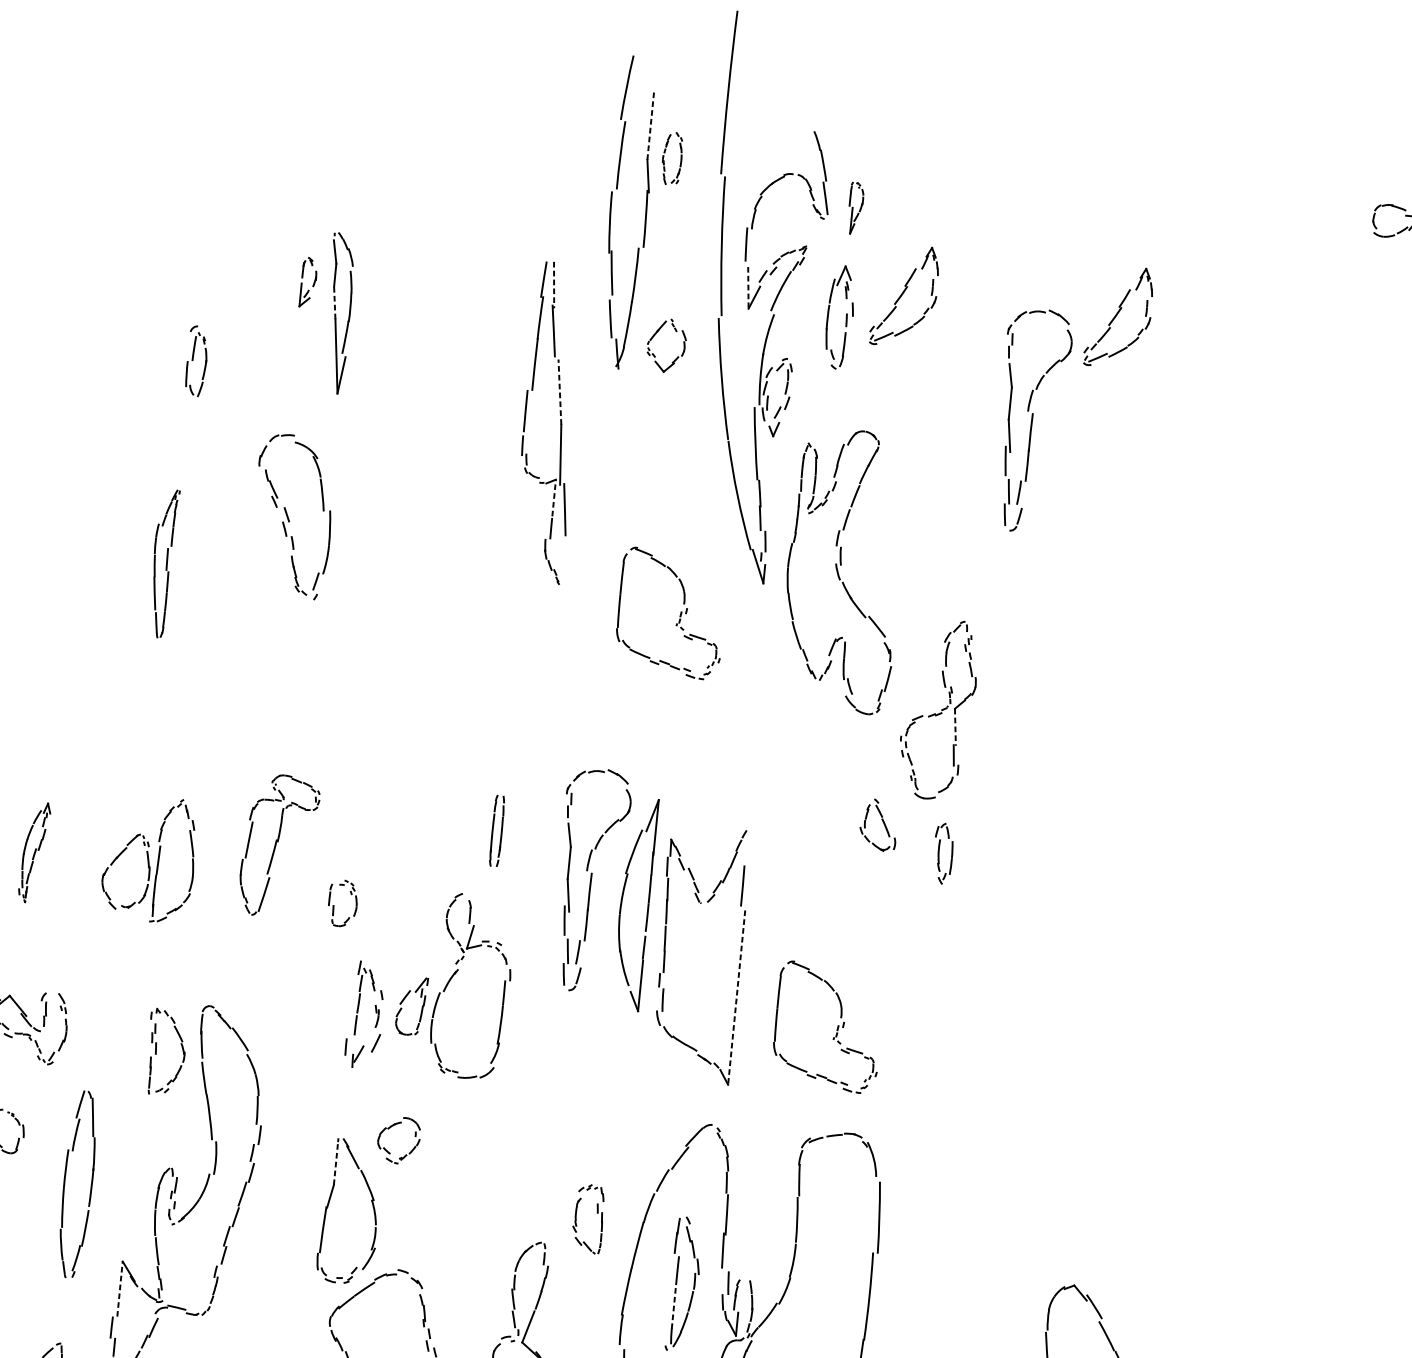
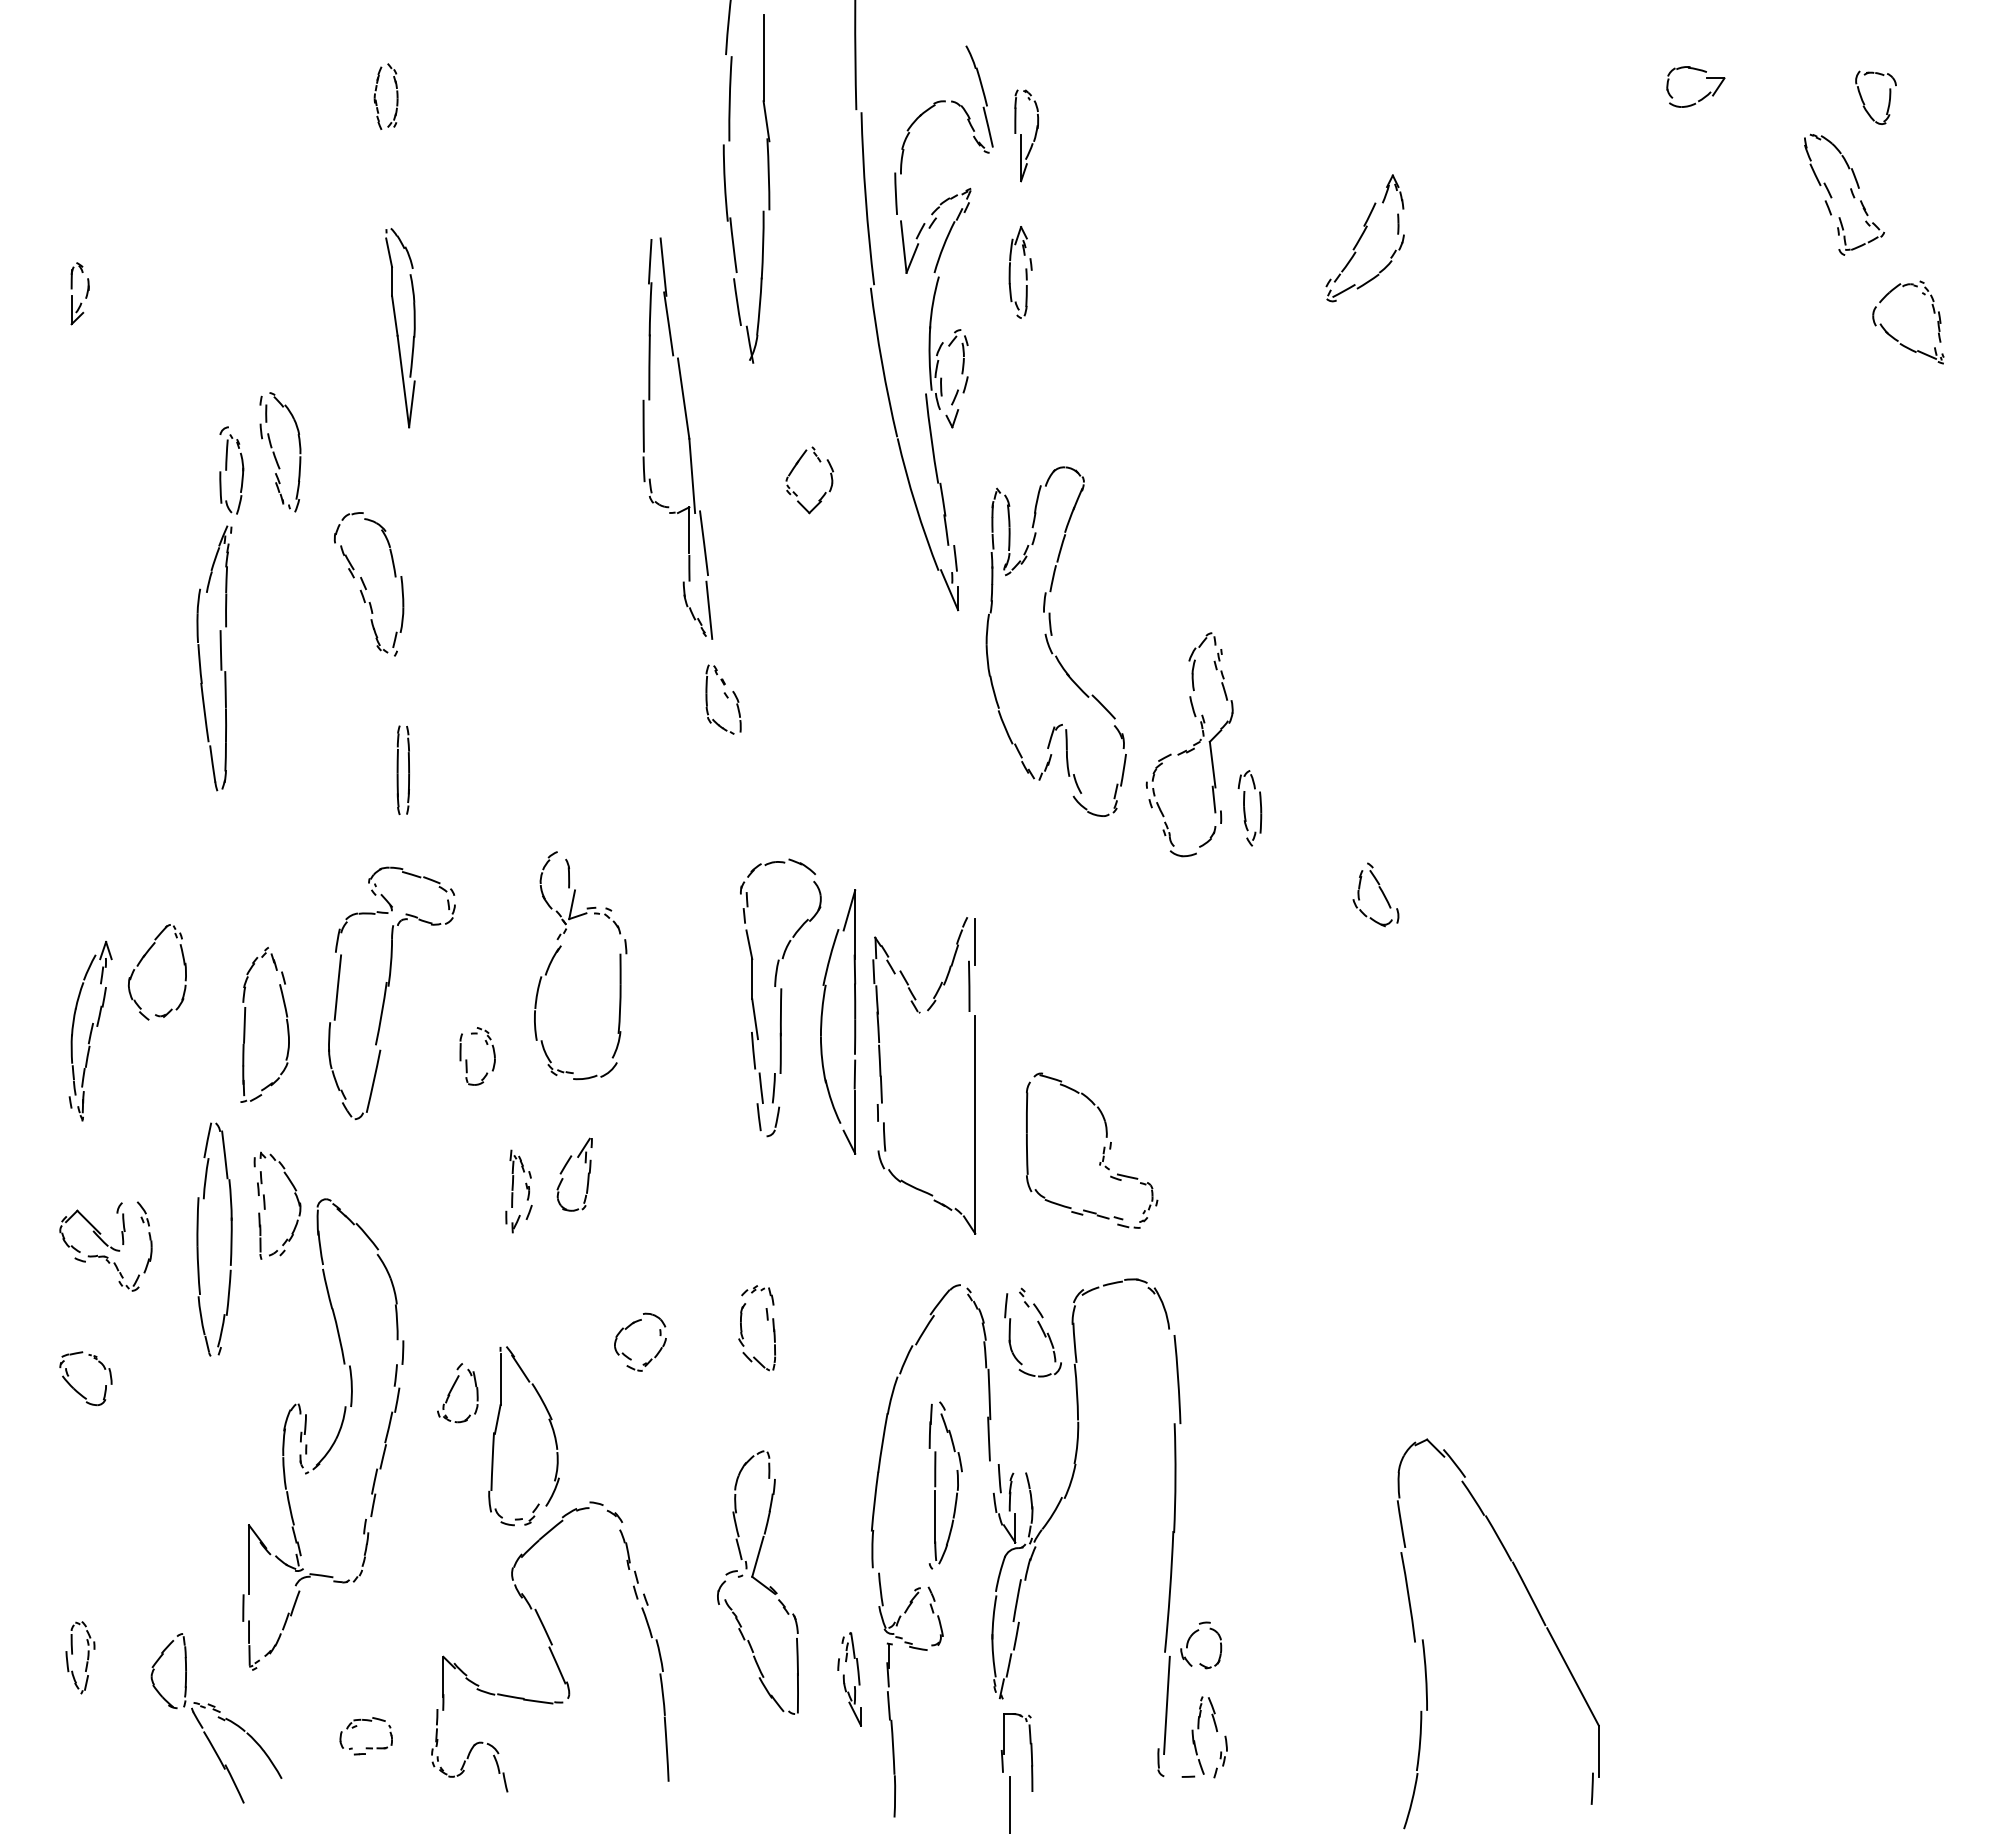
line: (650, 125) -> (763, 58), dashed -> solid
part: (664, 160) -> (376, 99), moved
part: (855, 208) -> (1026, 135), size x1.43
part: (312, 285) -> (85, 296), moved
line: (554, 285) -> (663, 267), dashed -> solid
line: (748, 288) -> (903, 247), dashed -> solid
part: (904, 296) -> (1097, 238), removed
line: (334, 302) -> (394, 315), dashed -> solid
part: (839, 317) -> (1020, 272), size x0.71
part: (654, 355) -> (796, 493), moved
part: (196, 361) -> (231, 470), moved
line: (559, 392) -> (683, 398), dashed -> solid
part: (232, 403) -> (280, 452), added
part: (1031, 420) -> (1269, 376), removed
line: (554, 498) -> (689, 530), dashed -> solid
part: (292, 516) -> (368, 584), size x0.71
part: (163, 563) -> (214, 658), size x1.43
line: (564, 563) -> (709, 609), added
part: (841, 565) -> (1052, 635), moved
part: (679, 615) -> (858, 660), removed
part: (568, 636) -> (723, 699), added
line: (955, 727) -> (1212, 764), dashed -> solid
part: (883, 823) -> (1381, 892), moved
part: (496, 831) -> (402, 770), moved
part: (278, 846) -> (391, 993), size x1.43
line: (751, 850) -> (975, 941), added
part: (34, 853) -> (90, 1031), size x1.43
part: (942, 853) -> (1249, 808), moved
part: (113, 863) -> (140, 963), moved
part: (456, 973) -> (559, 950), moved
line: (736, 997) -> (975, 1124), dashed -> solid
part: (365, 1015) -> (518, 1191), size x0.62
part: (156, 1051) -> (265, 1205), moved
part: (391, 1127) -> (629, 1327), moved
line: (335, 1164) -> (500, 1379), dashed -> solid
part: (772, 1165) -> (1040, 1328), added
part: (295, 1170) -> (451, 1391), added
part: (65, 1183) -> (198, 1239), moved
part: (596, 1212) -> (766, 1319), moved
line: (120, 1289) -> (249, 1559), dashed -> solid
line: (673, 1308) -> (935, 1516), dashed -> solid

